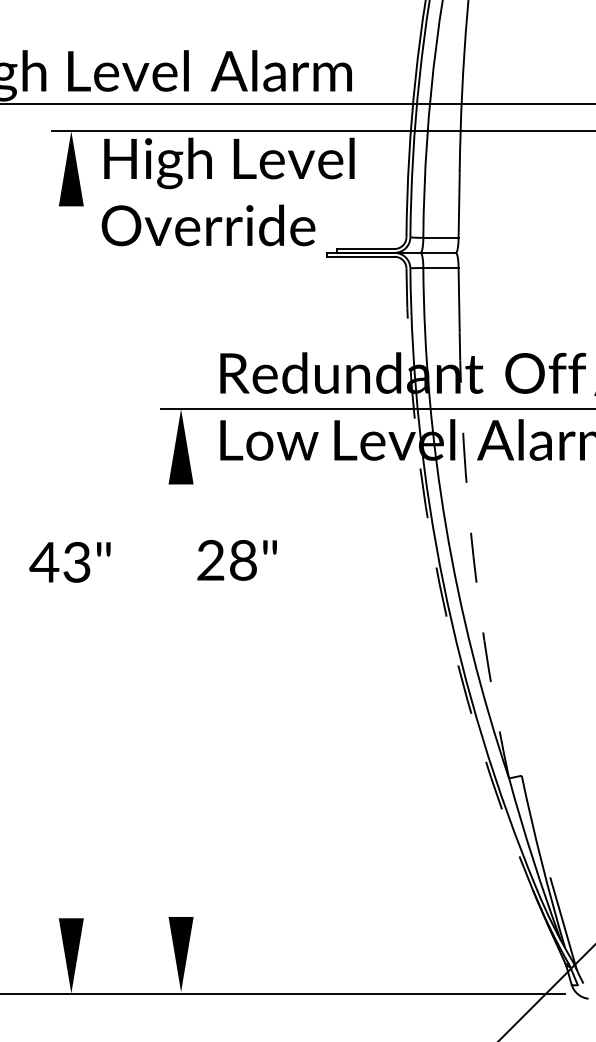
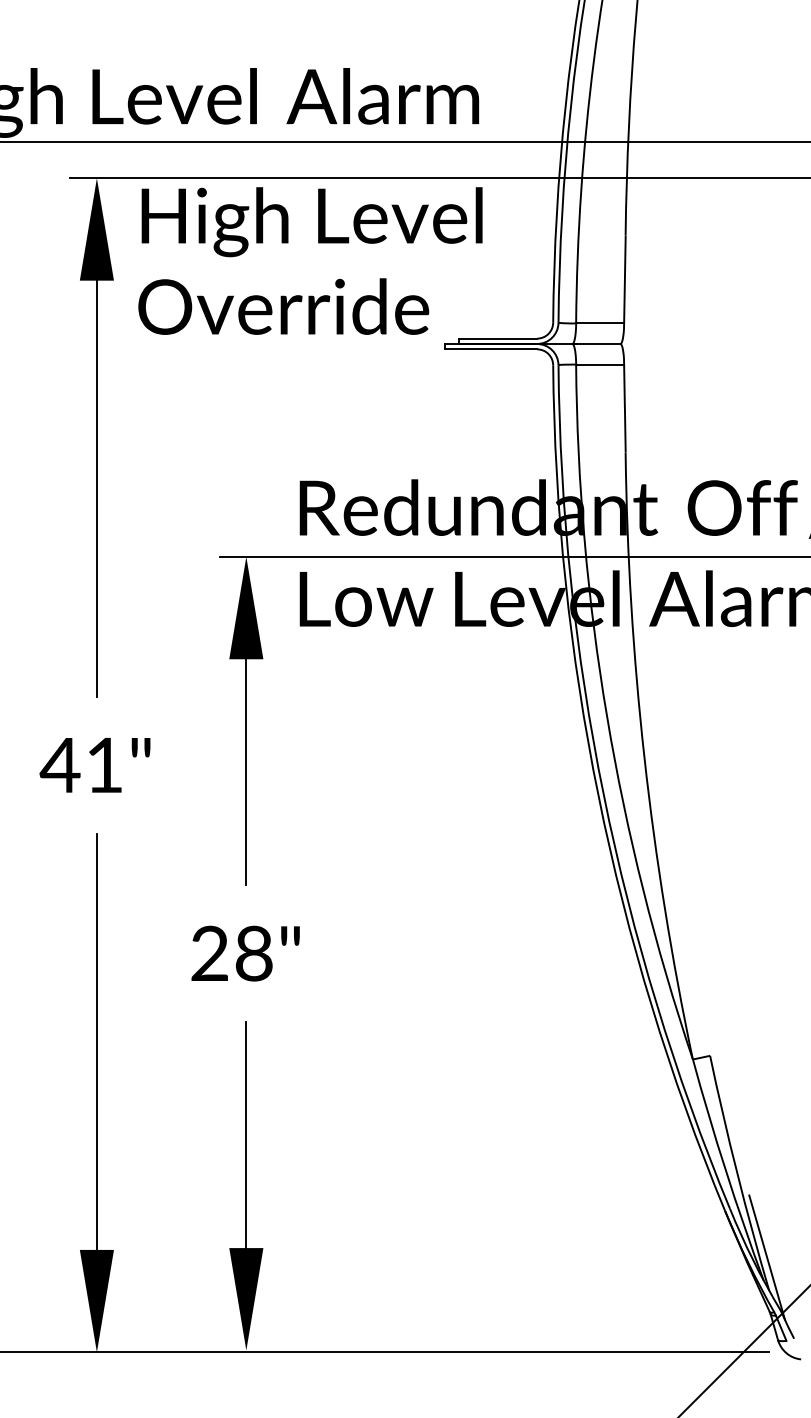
line: (71, 359) -> (96, 488), added
arc: (473, 556) -> (644, 757), dashed -> solid
text: (237, 560) -> (245, 953), moved
text: (76, 562) -> (104, 765), 43" -> 41"
line: (181, 566) -> (246, 771), added
arc: (439, 585) -> (598, 796), dashed -> solid
line: (71, 765) -> (96, 1041), added
line: (181, 834) -> (246, 1135), added

